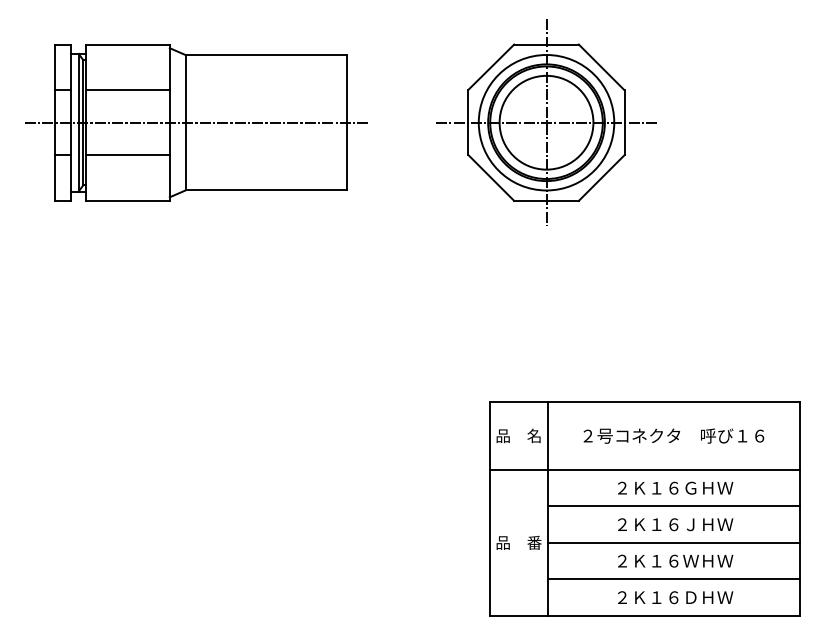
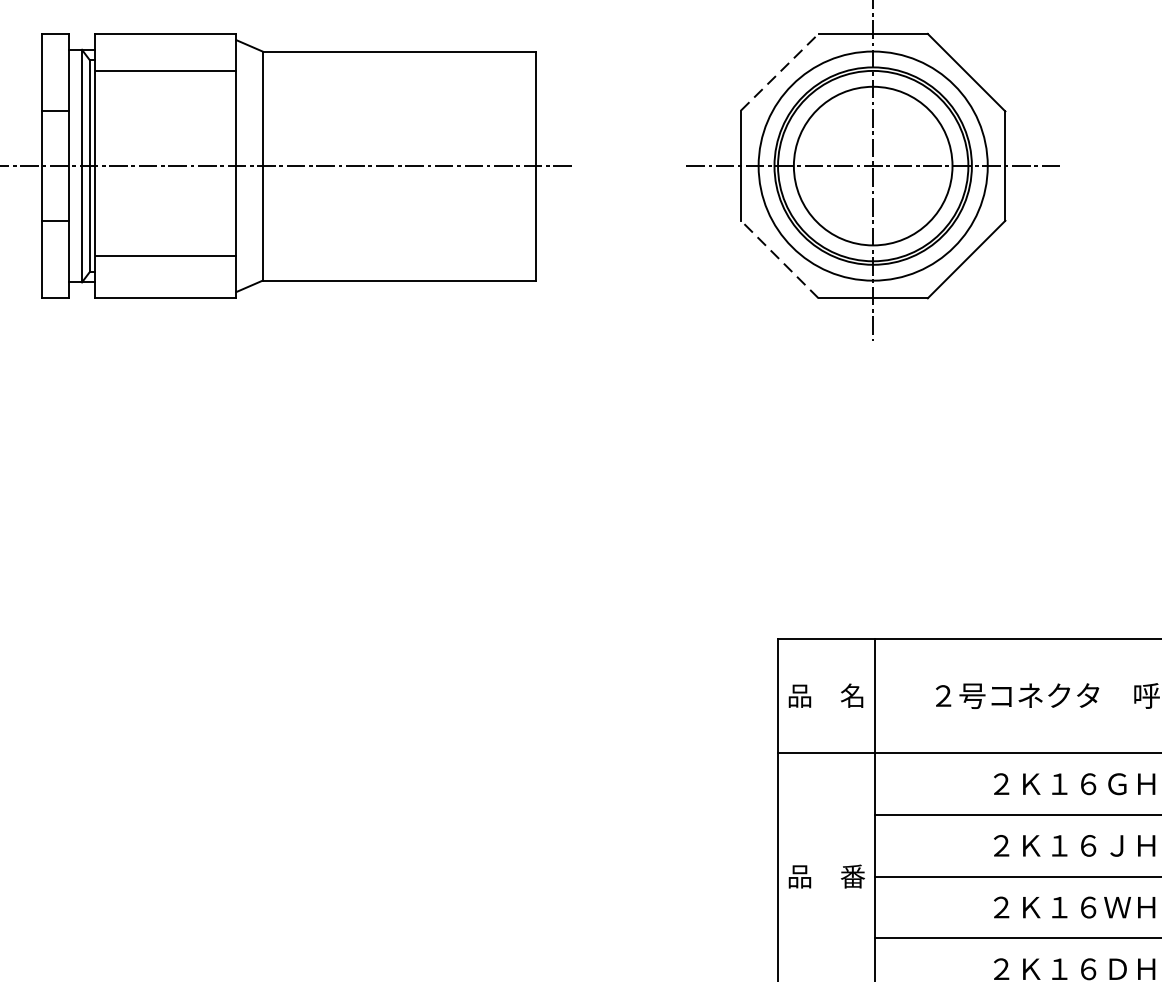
line: (491, 66) -> (780, 70), solid -> dashed
line: (128, 90) -> (166, 70), moved
line: (128, 155) -> (166, 257), moved
line: (490, 177) -> (778, 258), solid -> dashed

